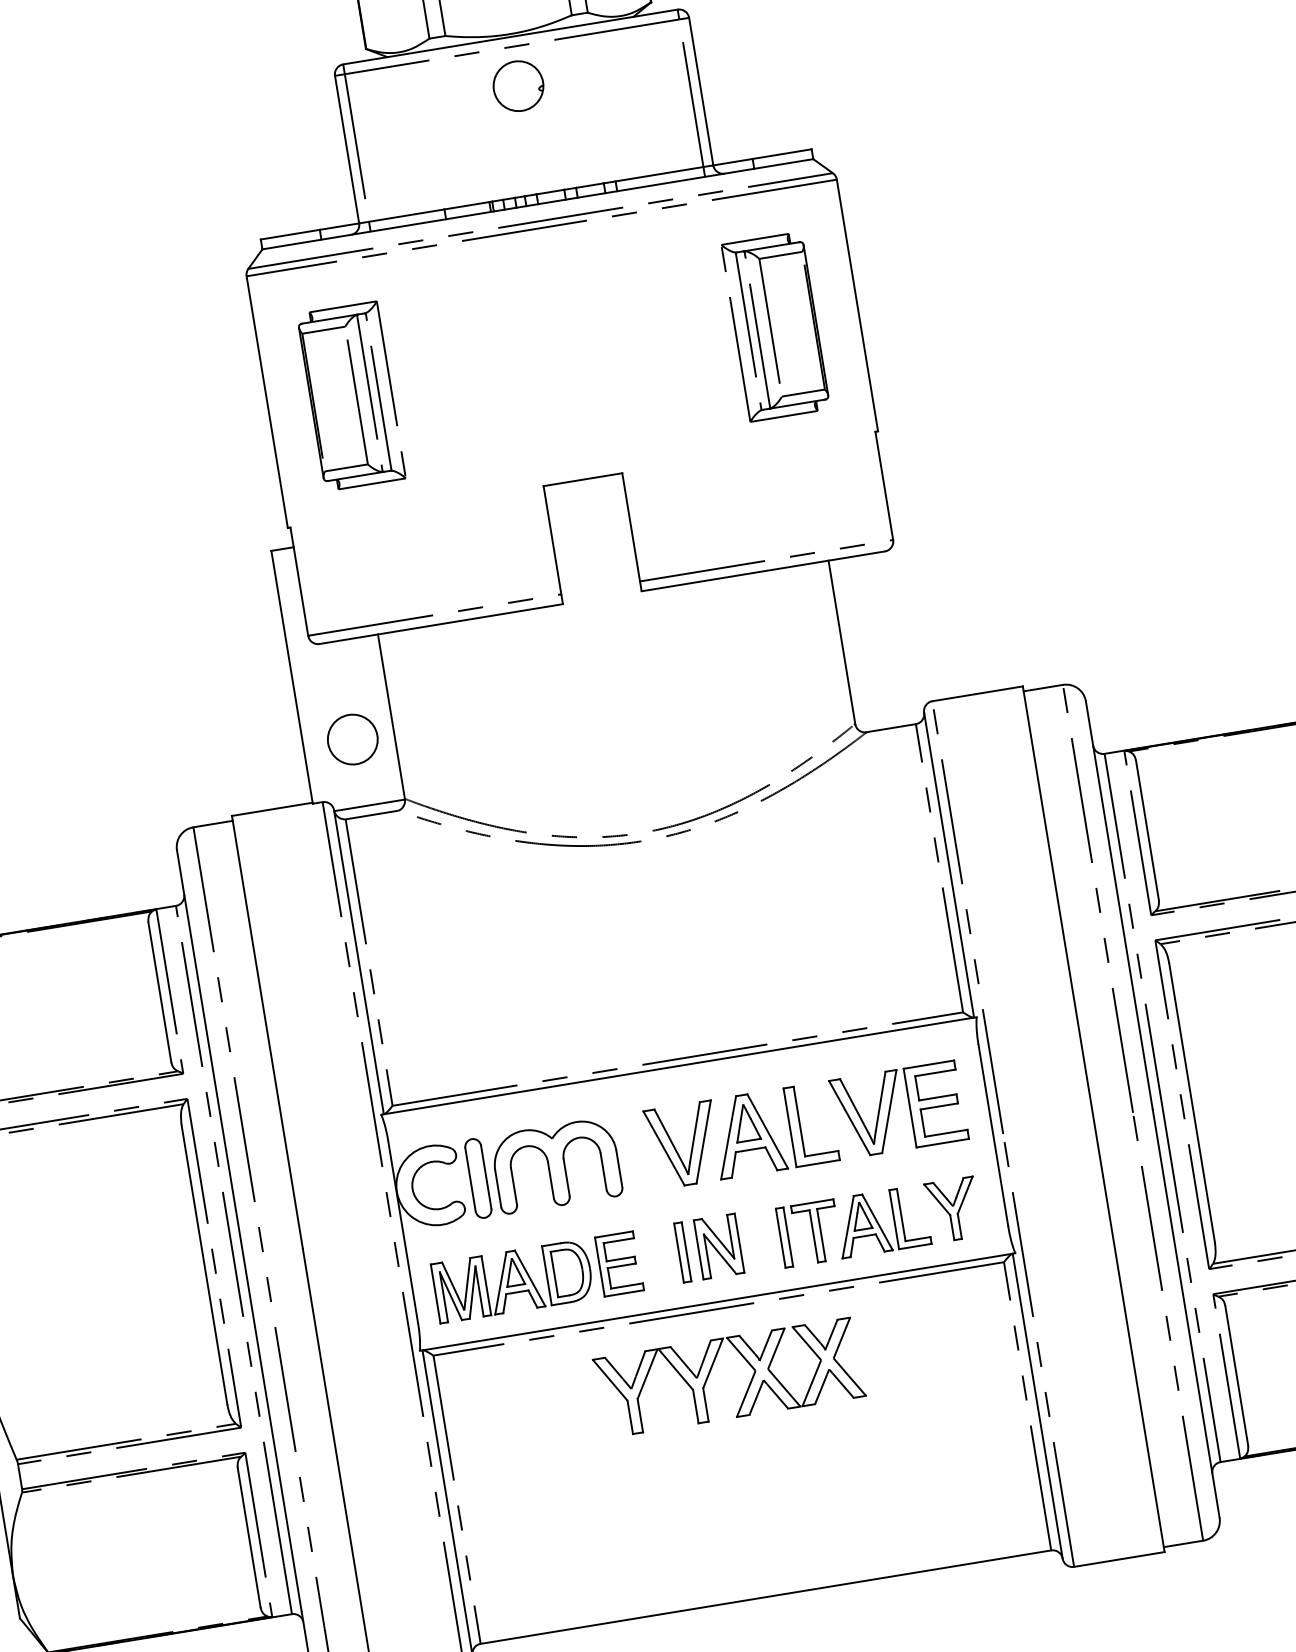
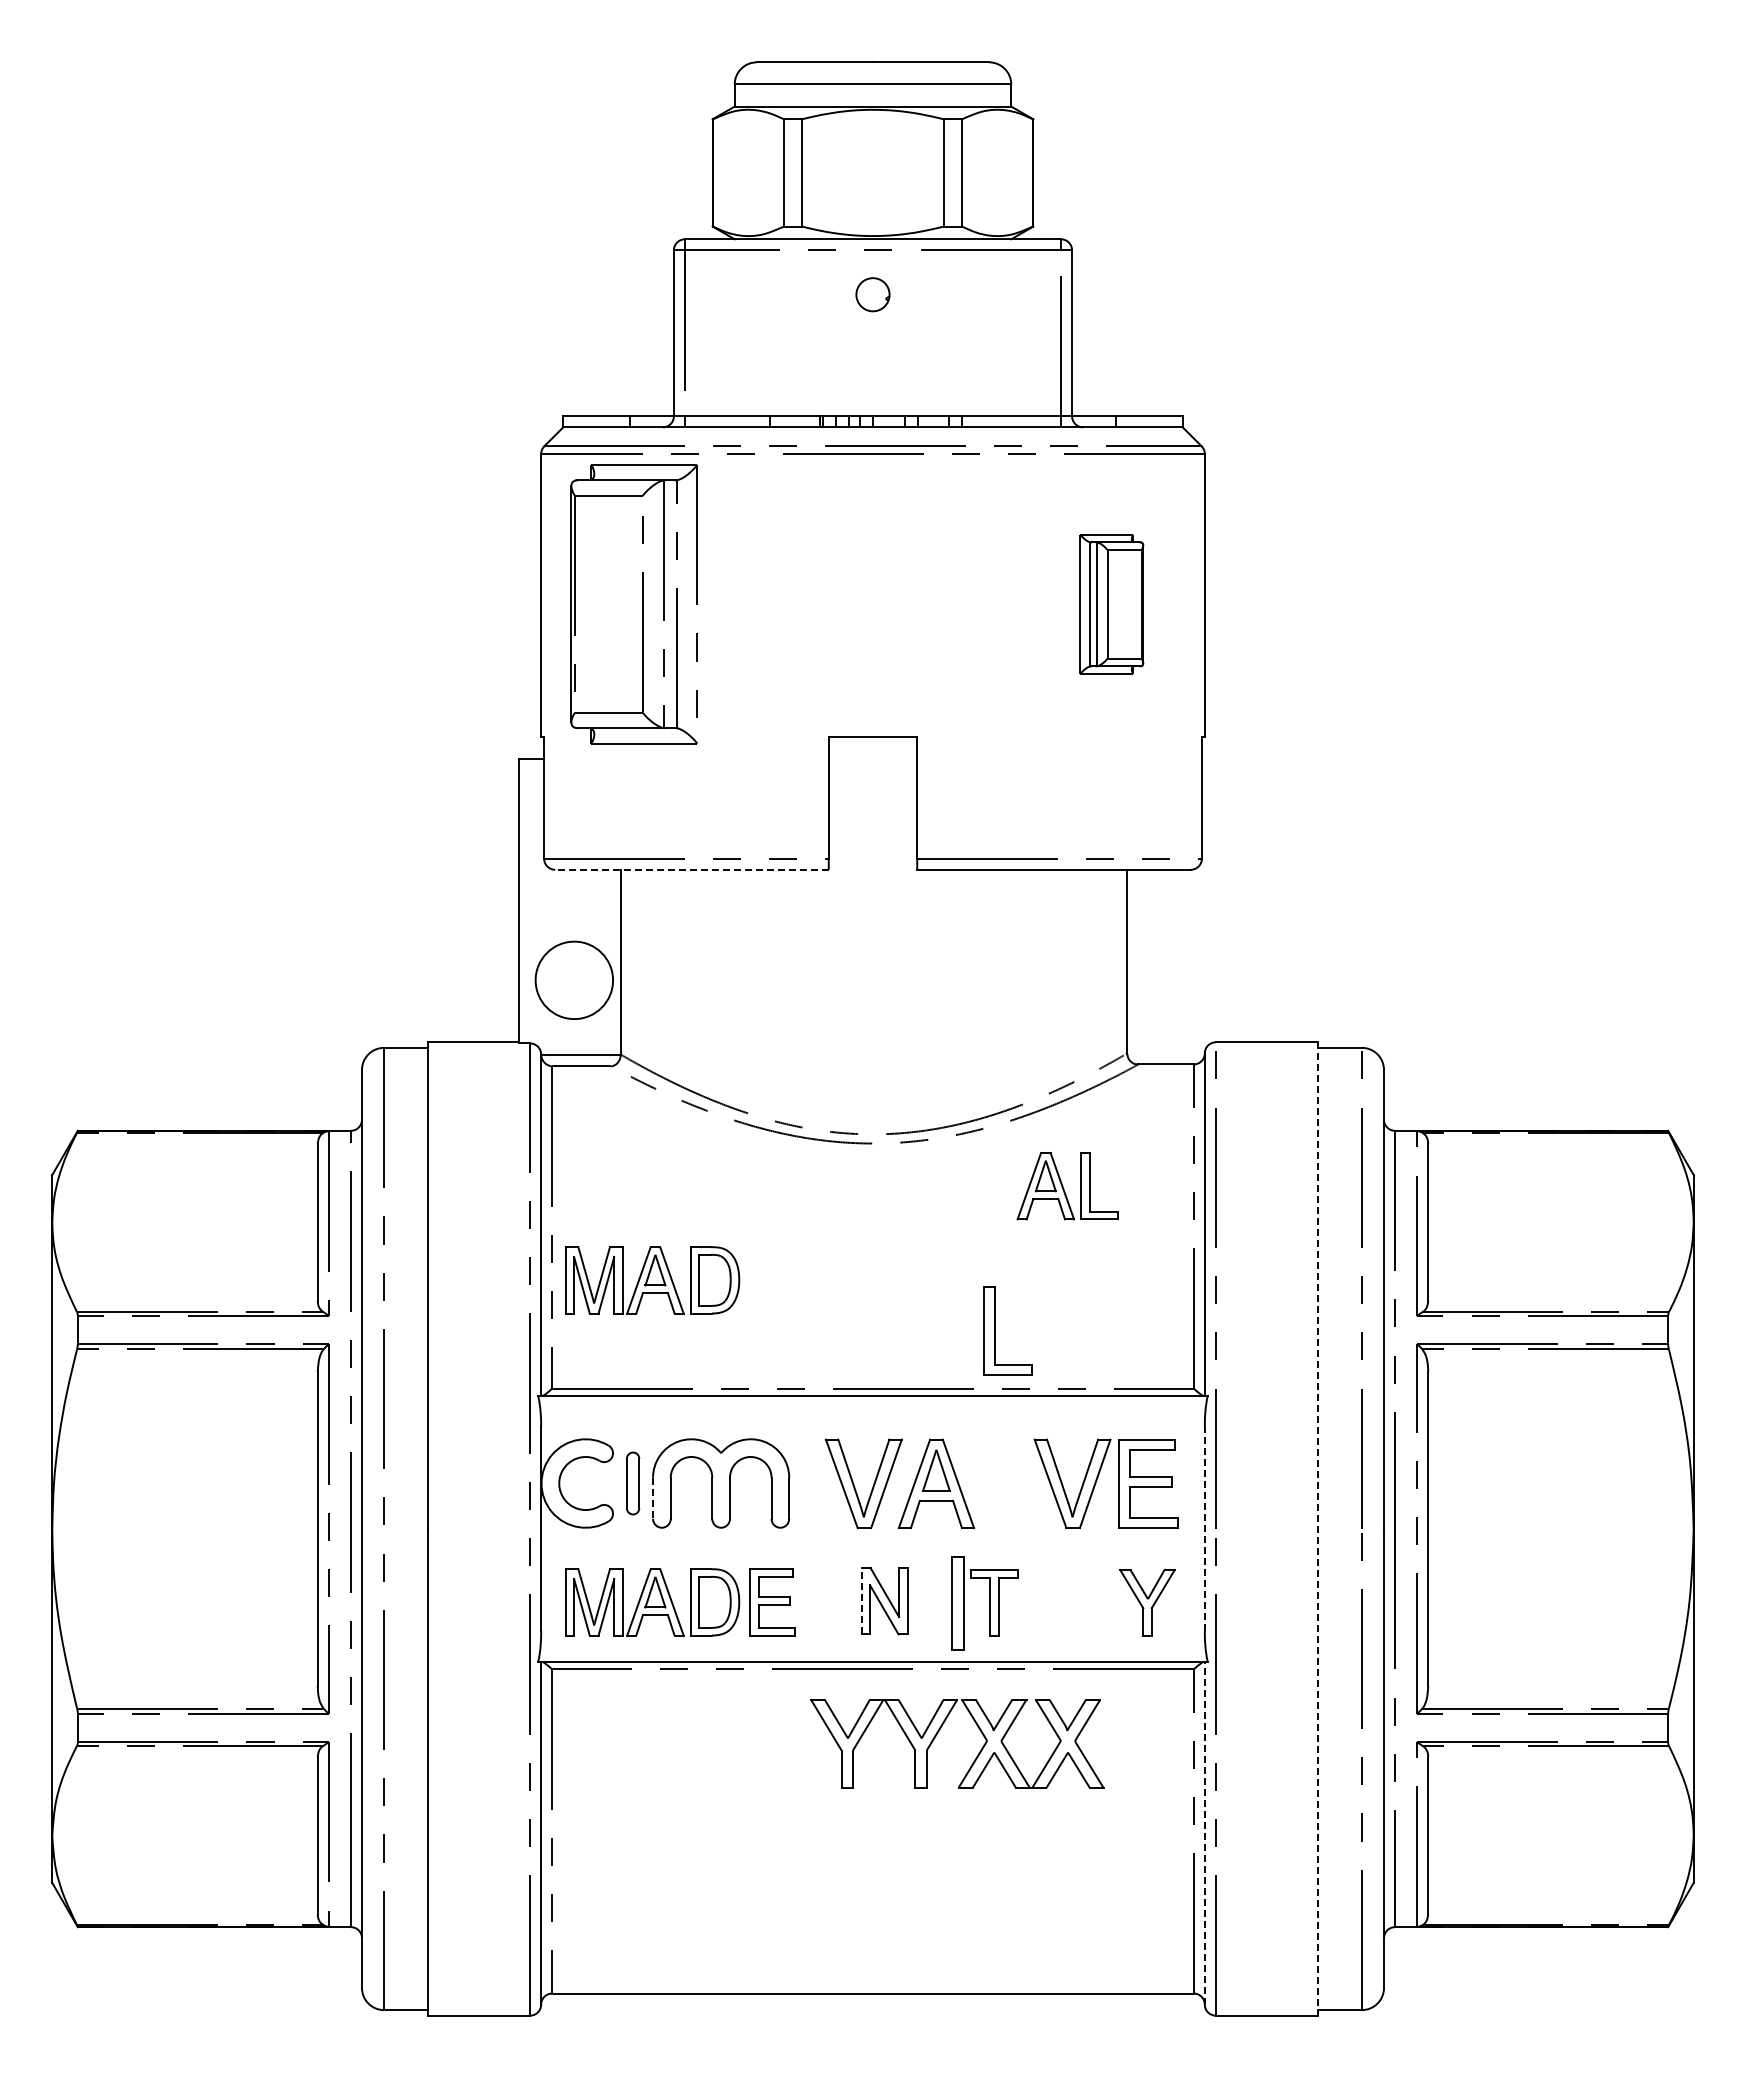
part: (518, 86) -> (872, 294), size x0.6
part: (775, 327) -> (1111, 604), size x0.7
part: (350, 396) -> (633, 604), size x1.4
line: (441, 623) -> (692, 869), solid -> dashed
circle: (352, 739) -> (574, 980), size x1.4
part: (466, 995) -> (652, 1280), added
line: (1093, 1118) -> (1317, 1528), solid -> dashed
part: (800, 1125) -> (995, 1330), moved
line: (993, 1135) -> (1204, 1528), solid -> dashed
part: (477, 1178) -> (632, 1483), size x0.7
line: (498, 1188) -> (653, 1498), solid -> dashed
part: (882, 1221) -> (1067, 1186), moved
part: (784, 1237) -> (957, 1602), size x1.4
line: (698, 1249) -> (861, 1600), solid -> dashed
part: (682, 1251) -> (843, 1600), removed
part: (711, 1371) -> (938, 1733), moved
line: (1037, 1405) -> (1204, 1832), solid -> dashed

